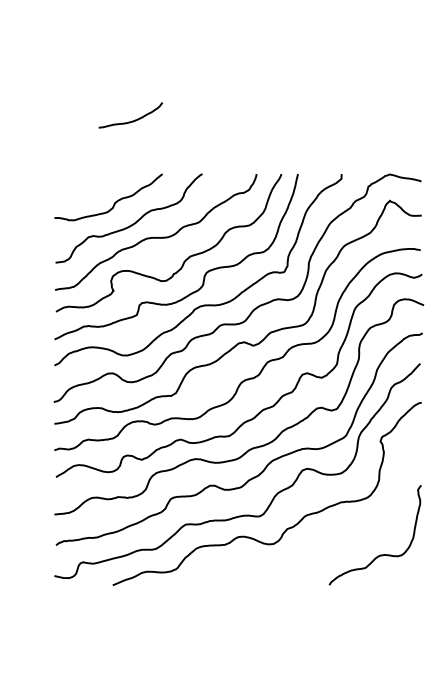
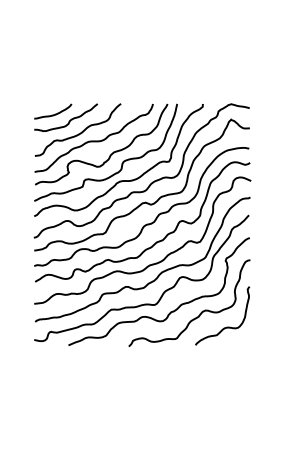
curve: (134, 118) -> (55, 113), moved
curve: (337, 529) -> (200, 312), added

